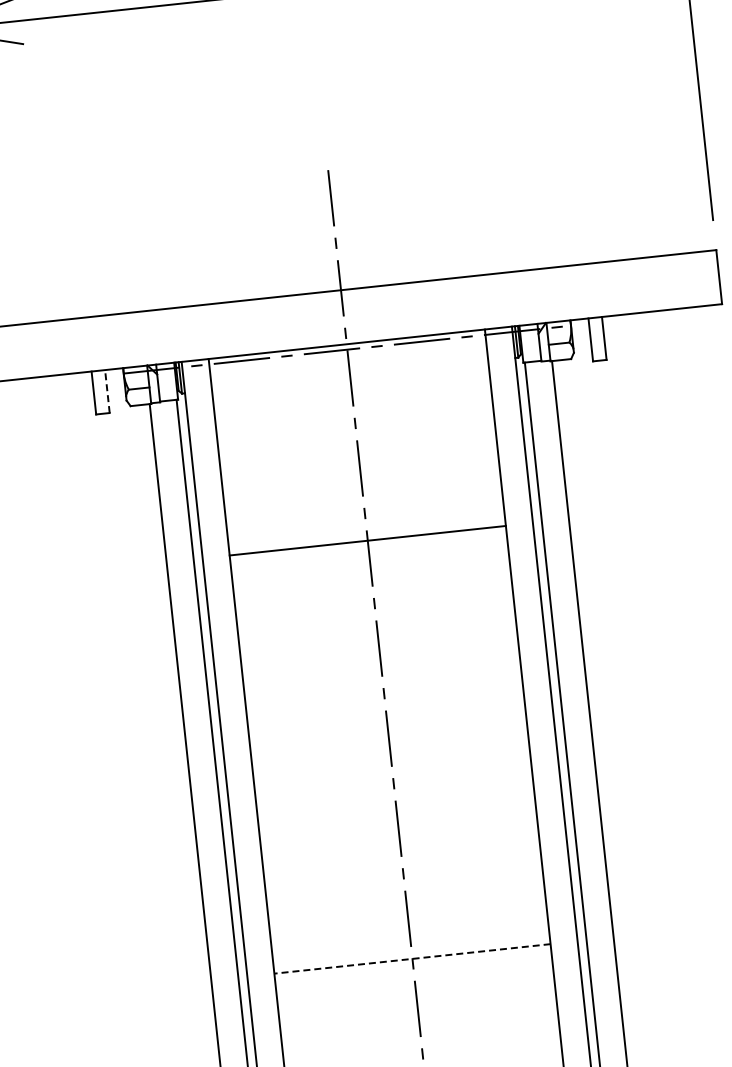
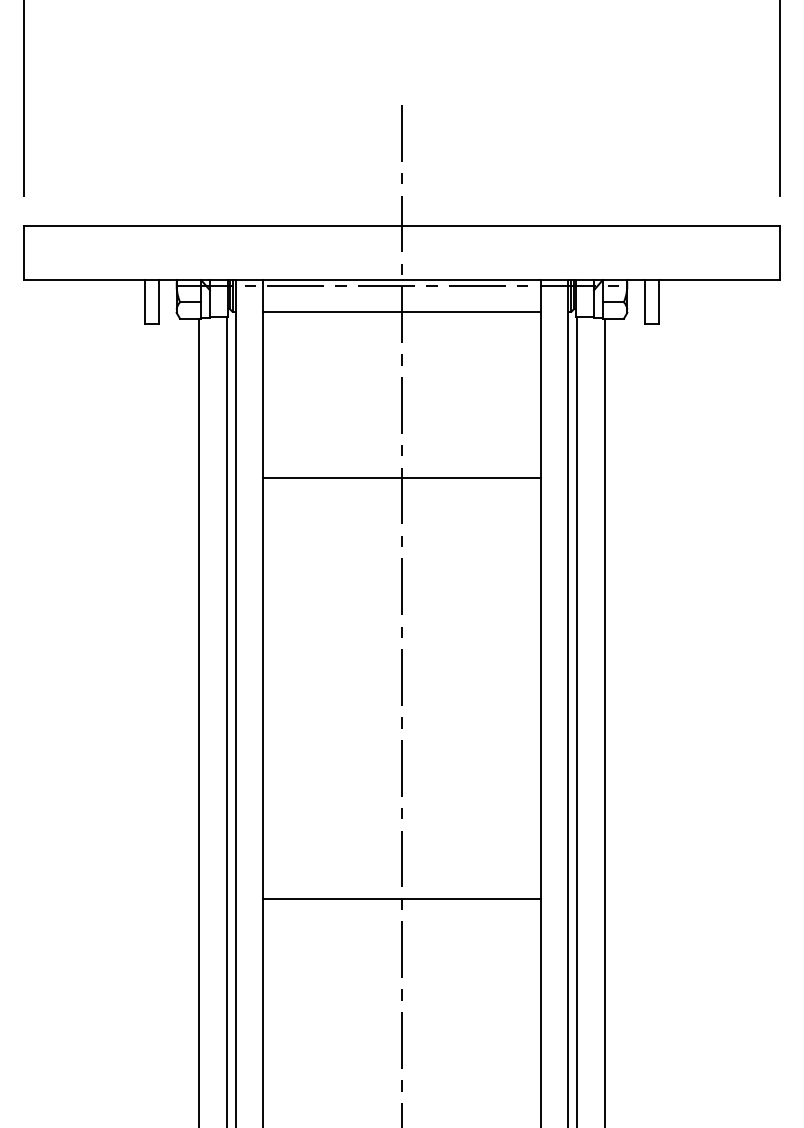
line: (349, 375) -> (401, 311), added
line: (107, 391) -> (158, 301), dashed -> solid
line: (412, 959) -> (401, 899), dashed -> solid

